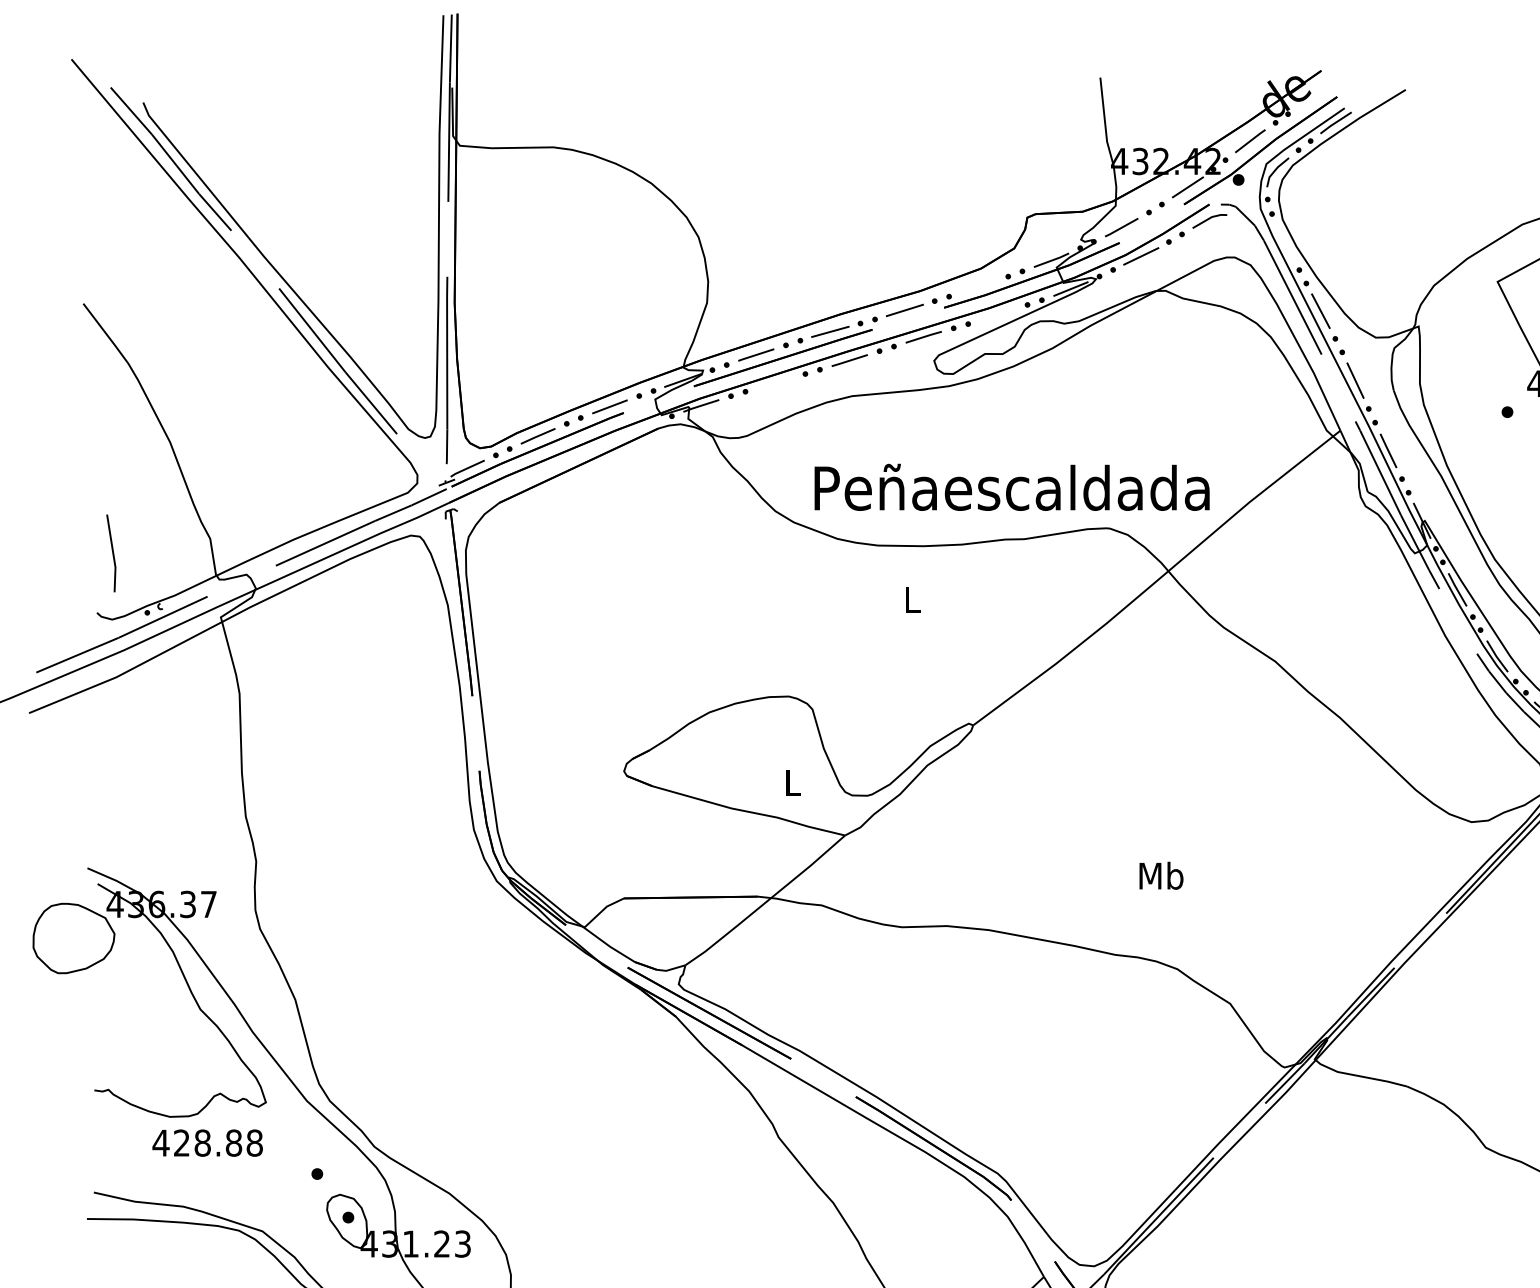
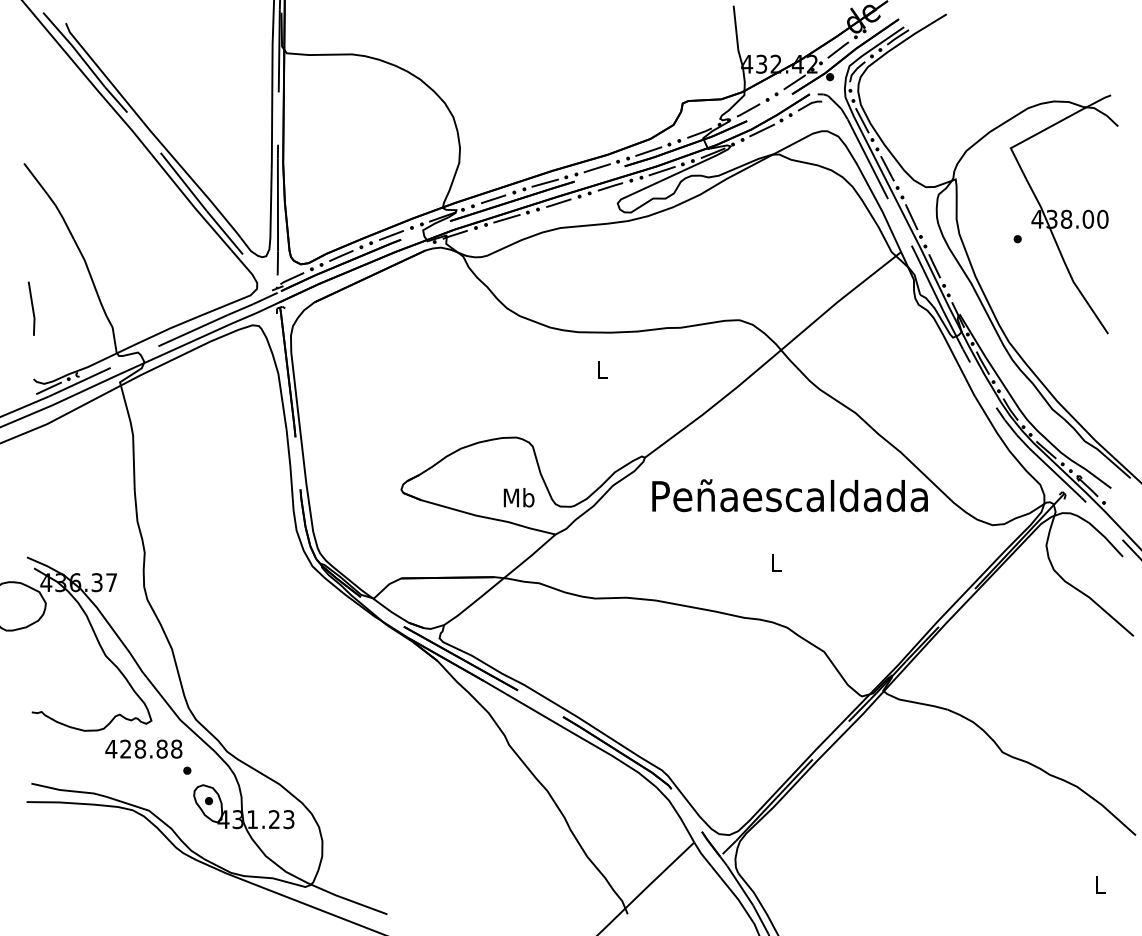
line: (1285, 242) -> (862, 120), added
line: (978, 286) -> (648, 151), added
line: (996, 315) -> (661, 171), added
line: (774, 382) -> (506, 218), added
text: (1011, 487) -> (789, 495), moved
line: (111, 551) -> (31, 307), moved
line: (118, 624) -> (48, 387), added
text: (791, 782) -> (518, 497), L -> Mb
text: (1161, 875) -> (776, 562), Mb -> L
text: (207, 1142) -> (143, 748), moved

